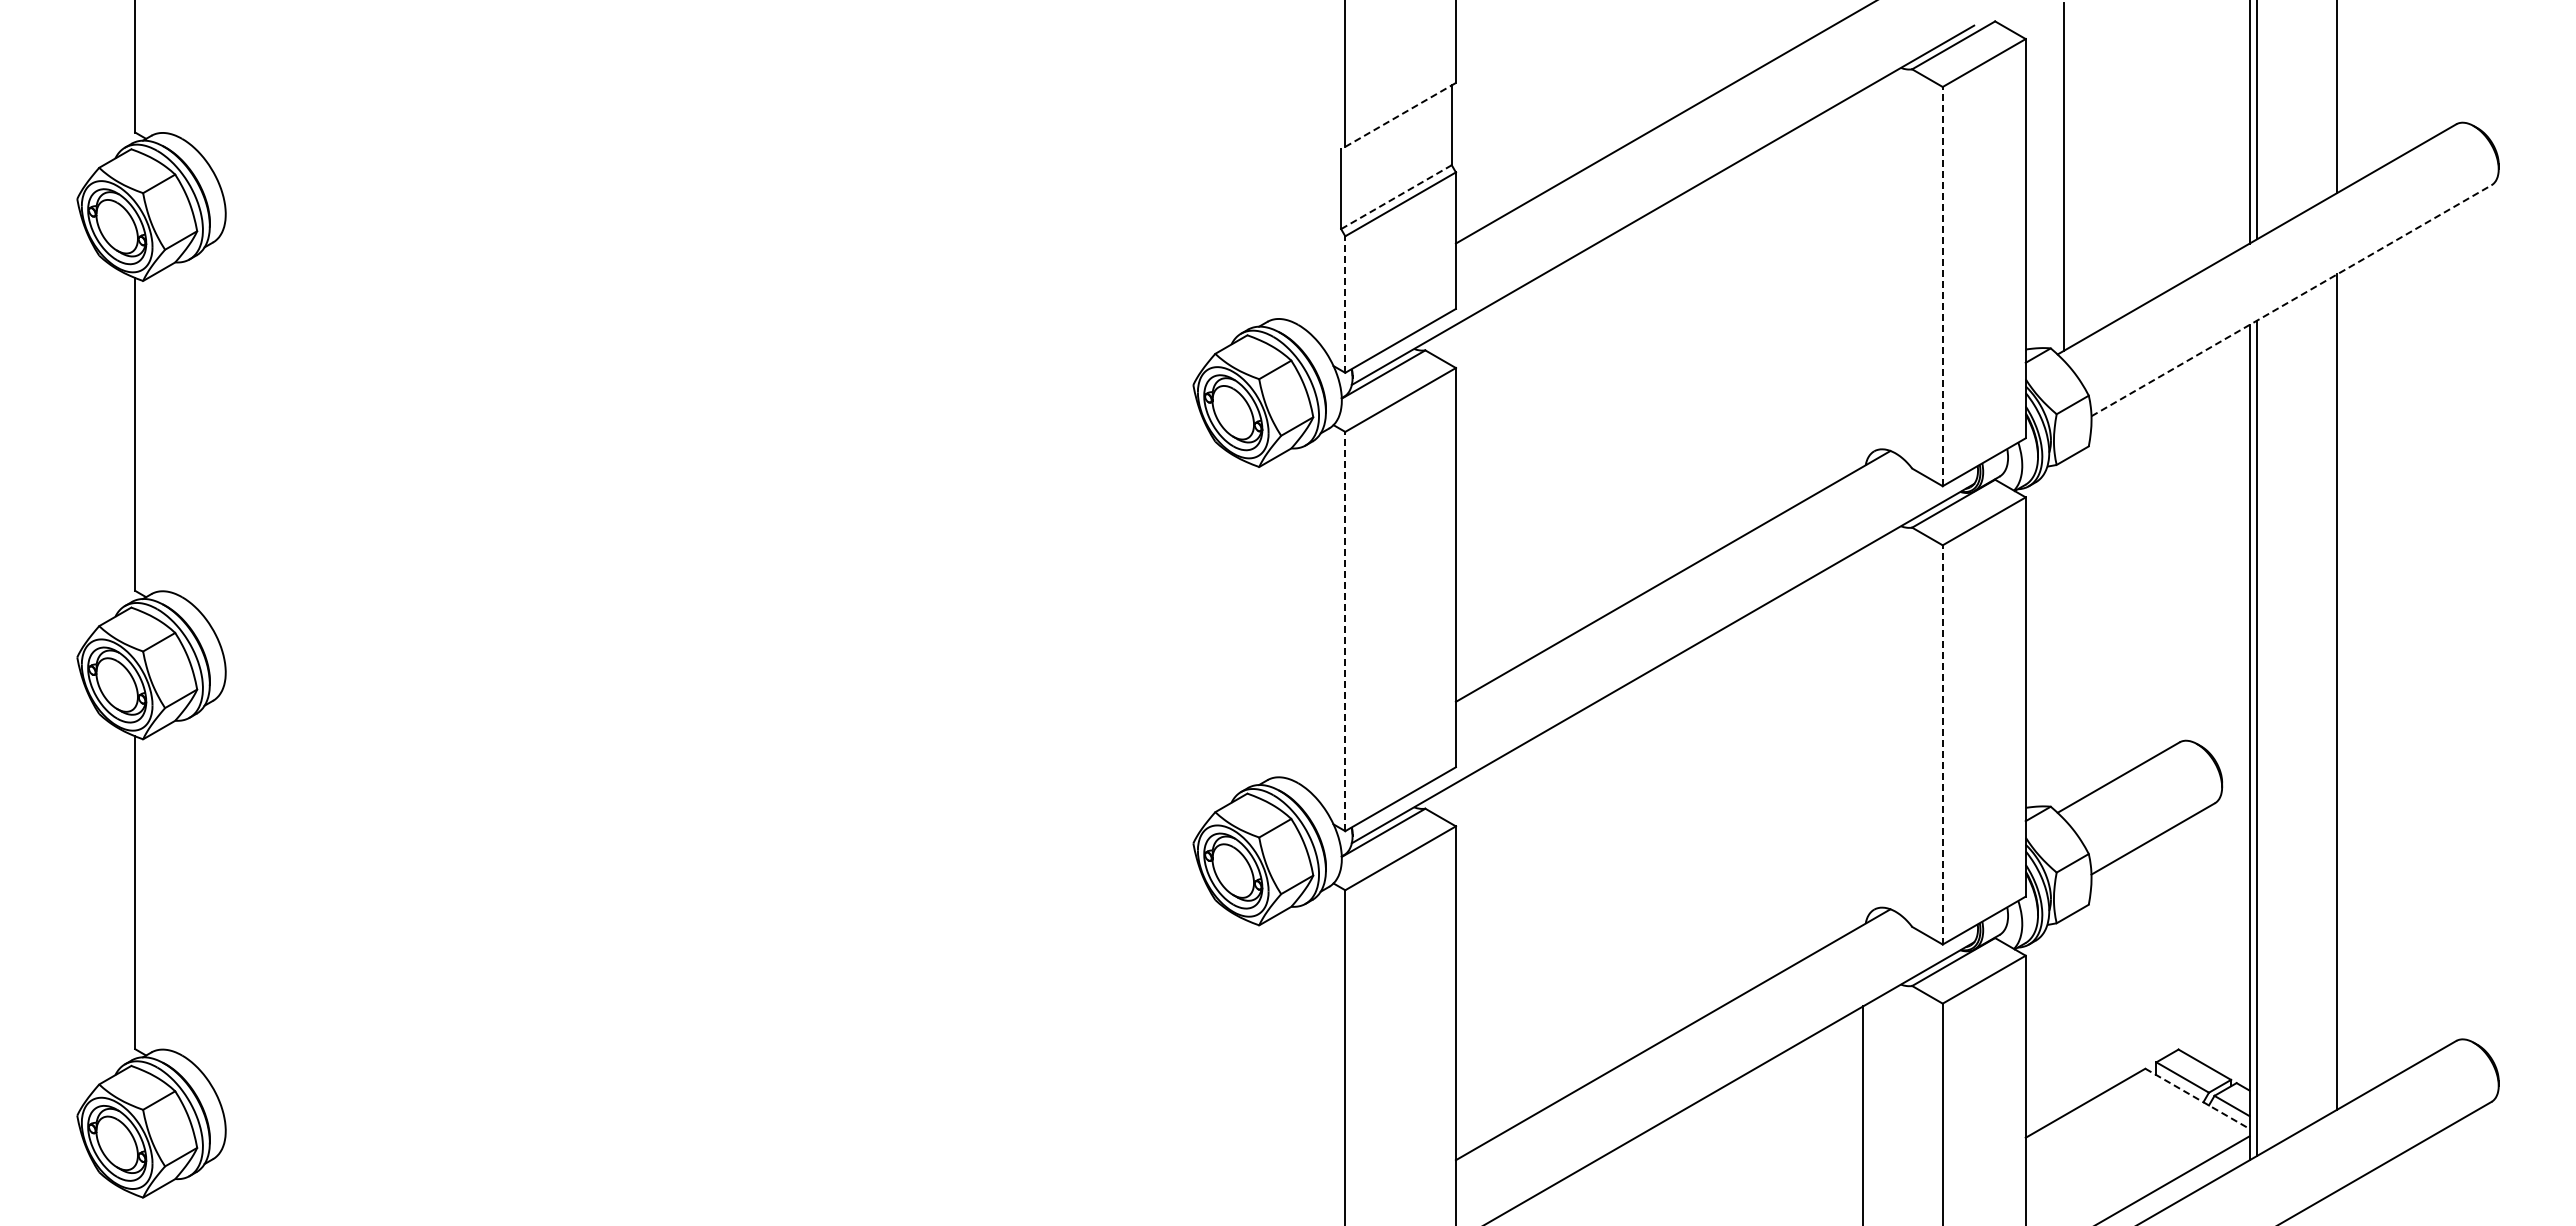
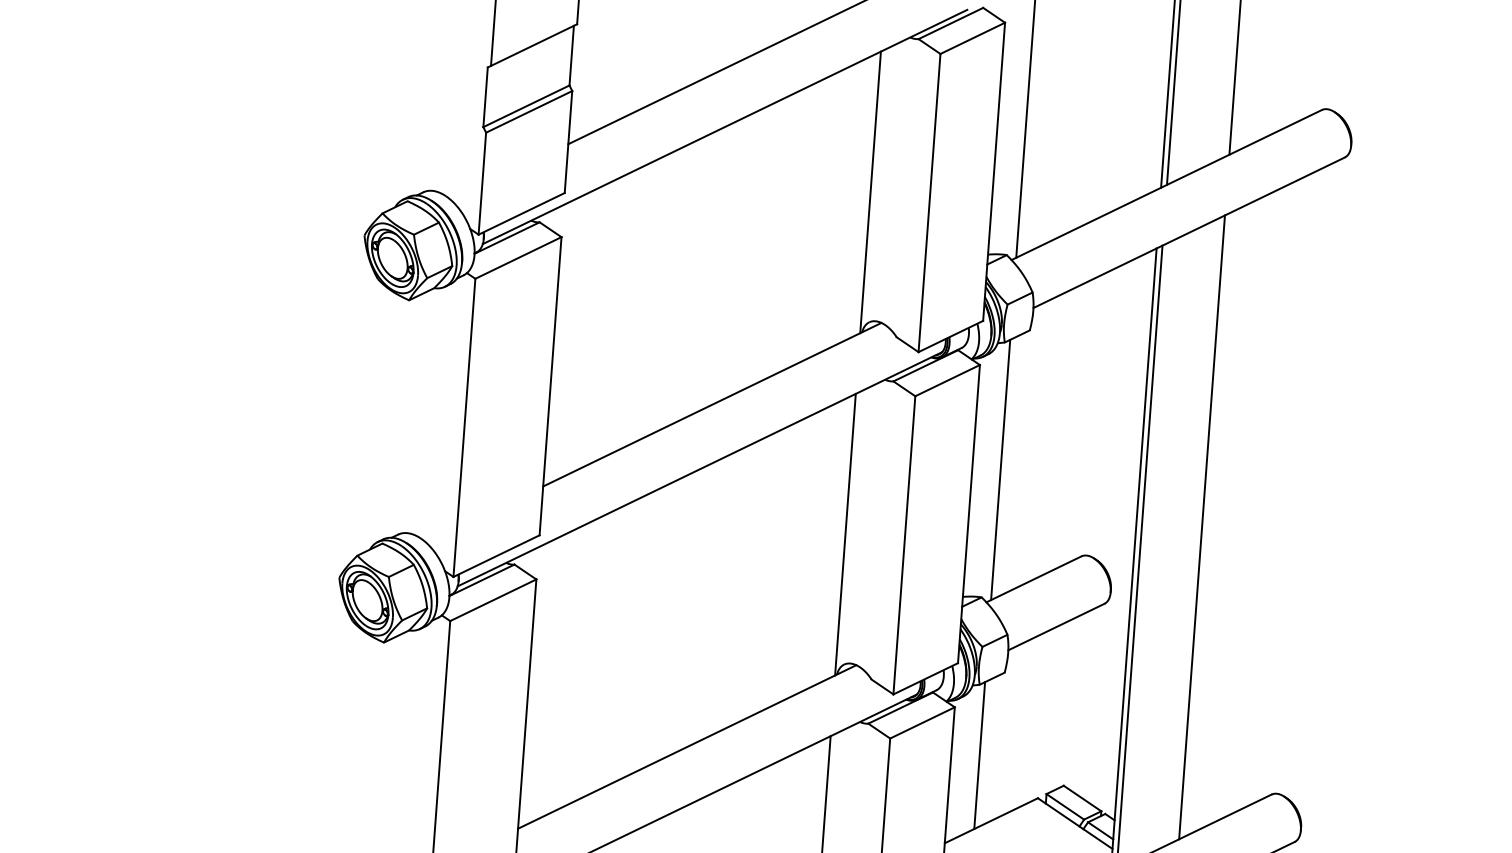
line: (1398, 116) -> (532, 46), dashed -> solid
line: (1396, 197) -> (526, 106), dashed -> solid
line: (1863, 277) -> (870, 191), added
line: (1942, 286) -> (929, 202), dashed -> solid
line: (2291, 300) -> (1189, 232), dashed -> solid
line: (1345, 304) -> (482, 183), dashed -> solid
line: (1345, 631) -> (464, 427), dashed -> solid
line: (2063, 634) -> (1000, 469), added
line: (1863, 736) -> (845, 534), added
line: (1942, 744) -> (904, 544), dashed -> solid
line: (2063, 1017) -> (979, 755), added
line: (2197, 1099) -> (1075, 824), dashed -> solid

